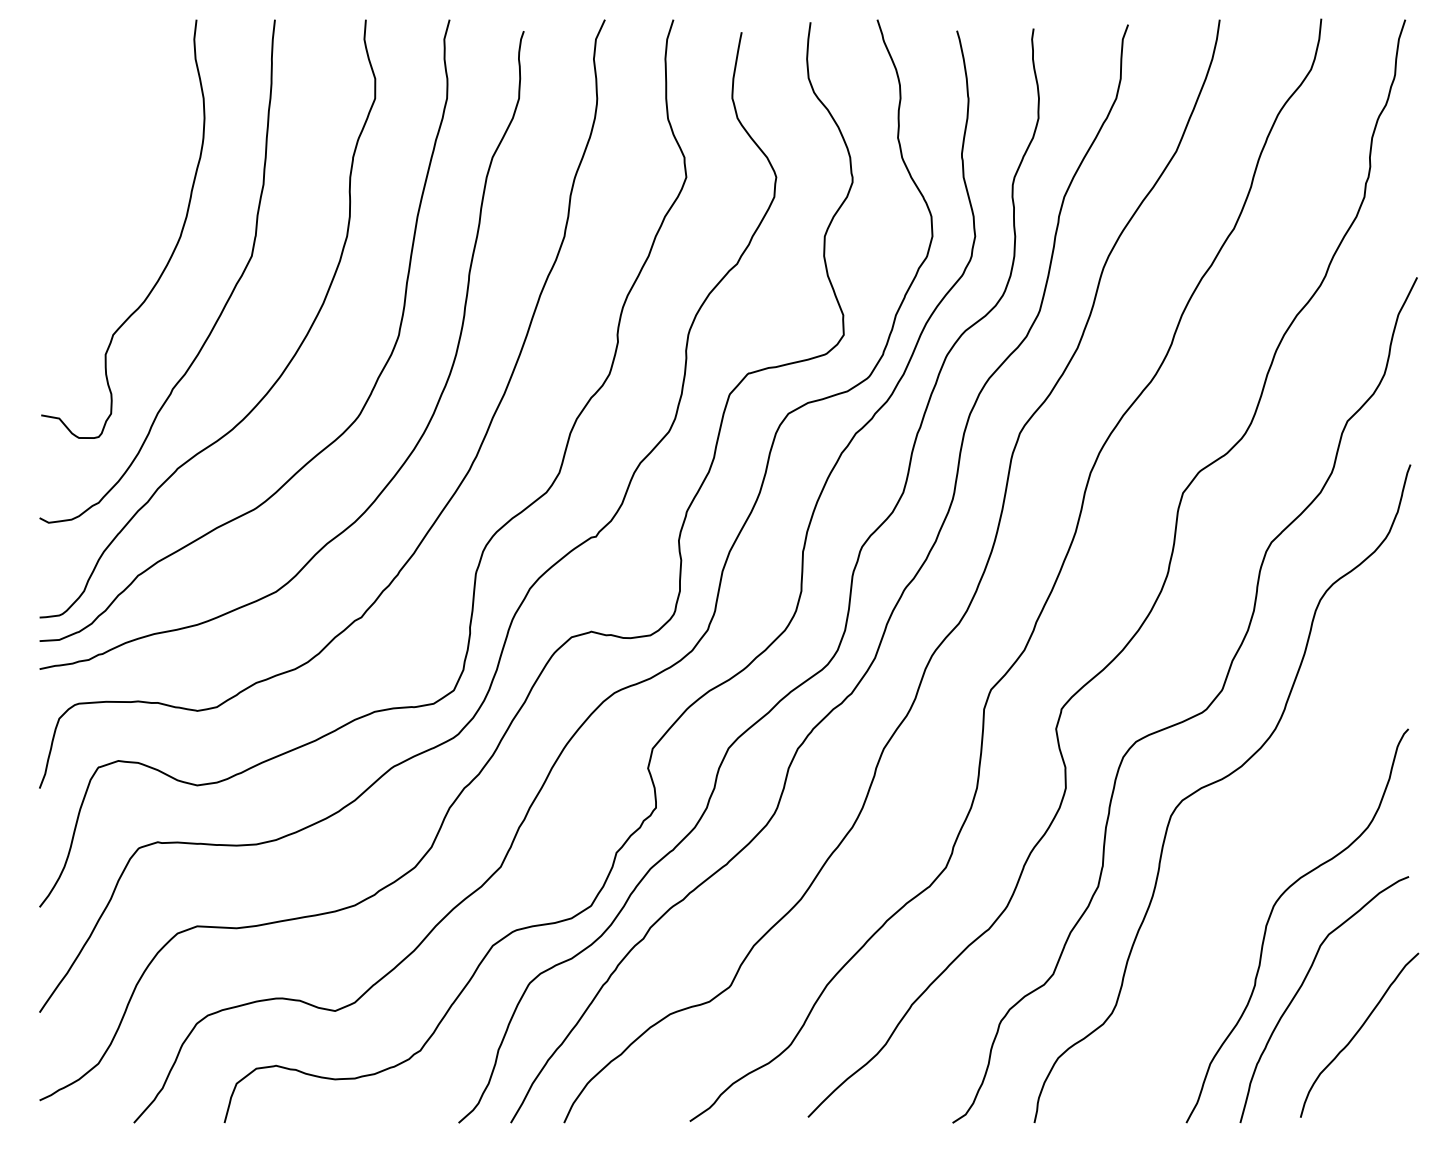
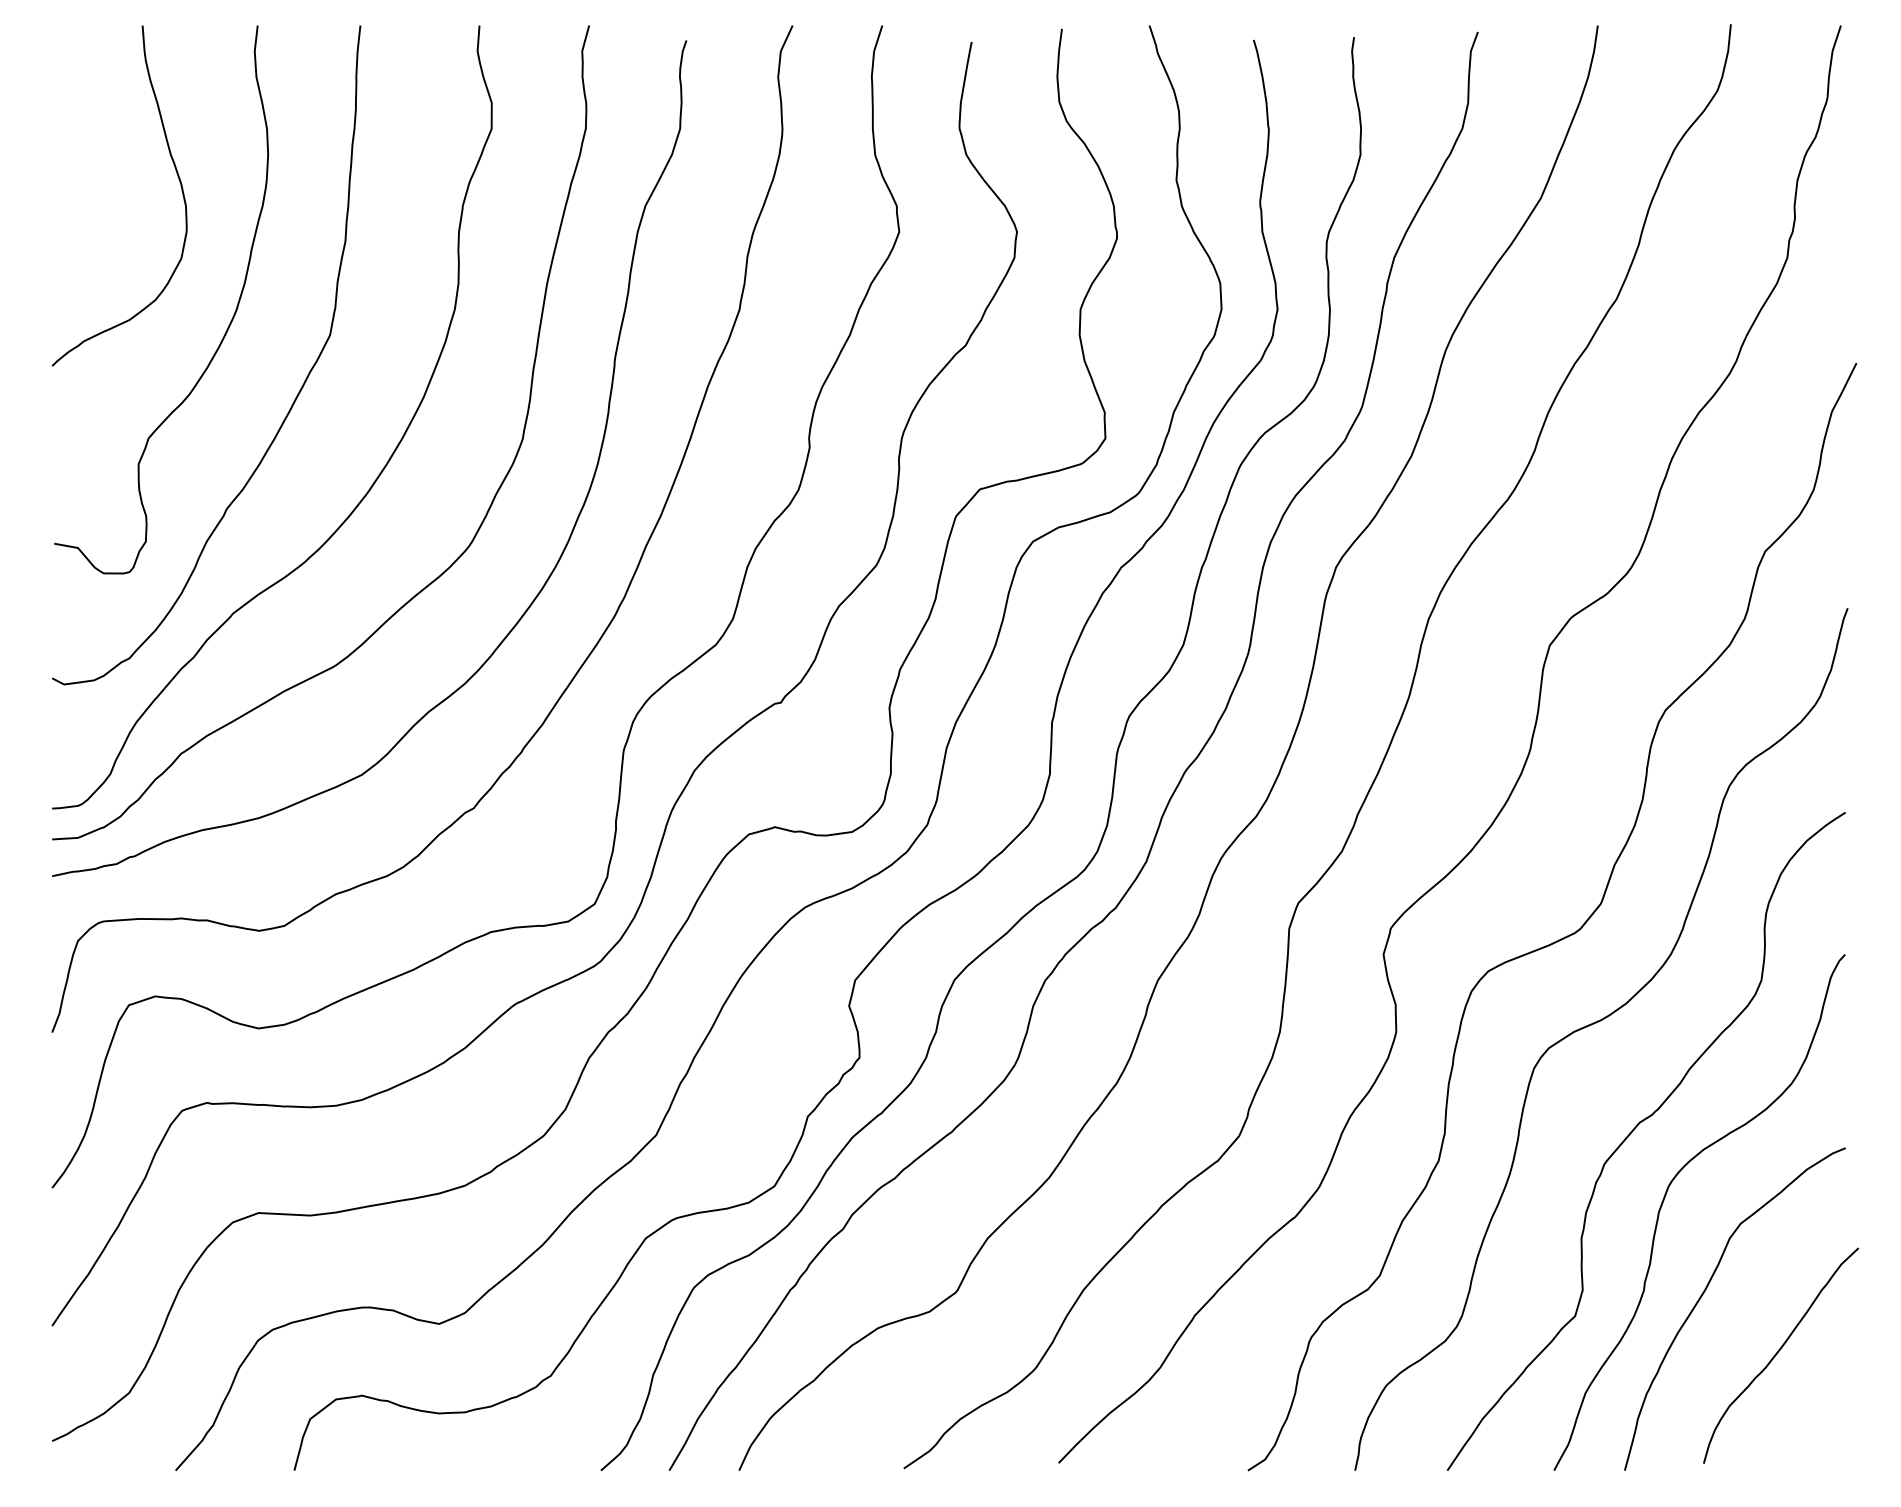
curve: (135, 134) -> (177, 176), added
curve: (1248, 862) -> (1635, 1129), added

